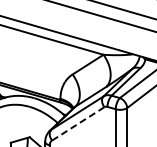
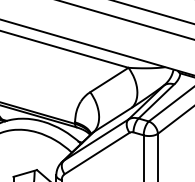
line: (77, 124) -> (96, 154), dashed -> solid

